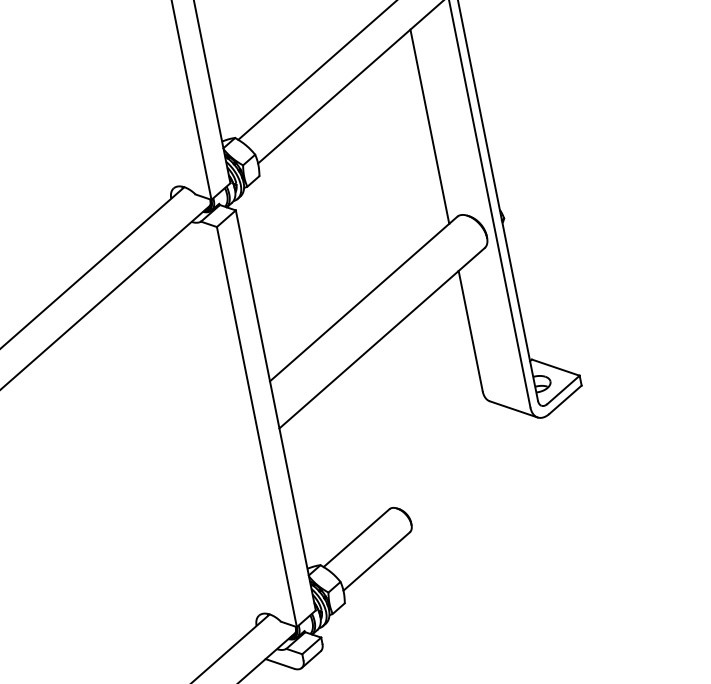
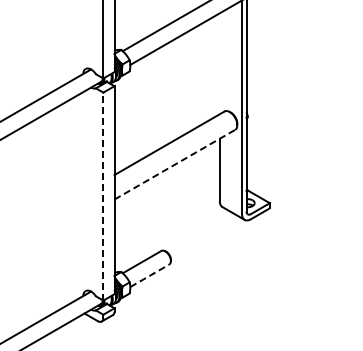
line: (429, 126) -> (219, 63), removed
line: (381, 337) -> (174, 164), solid -> dashed
line: (257, 426) -> (103, 196), solid -> dashed
line: (375, 561) -> (149, 275), solid -> dashed

